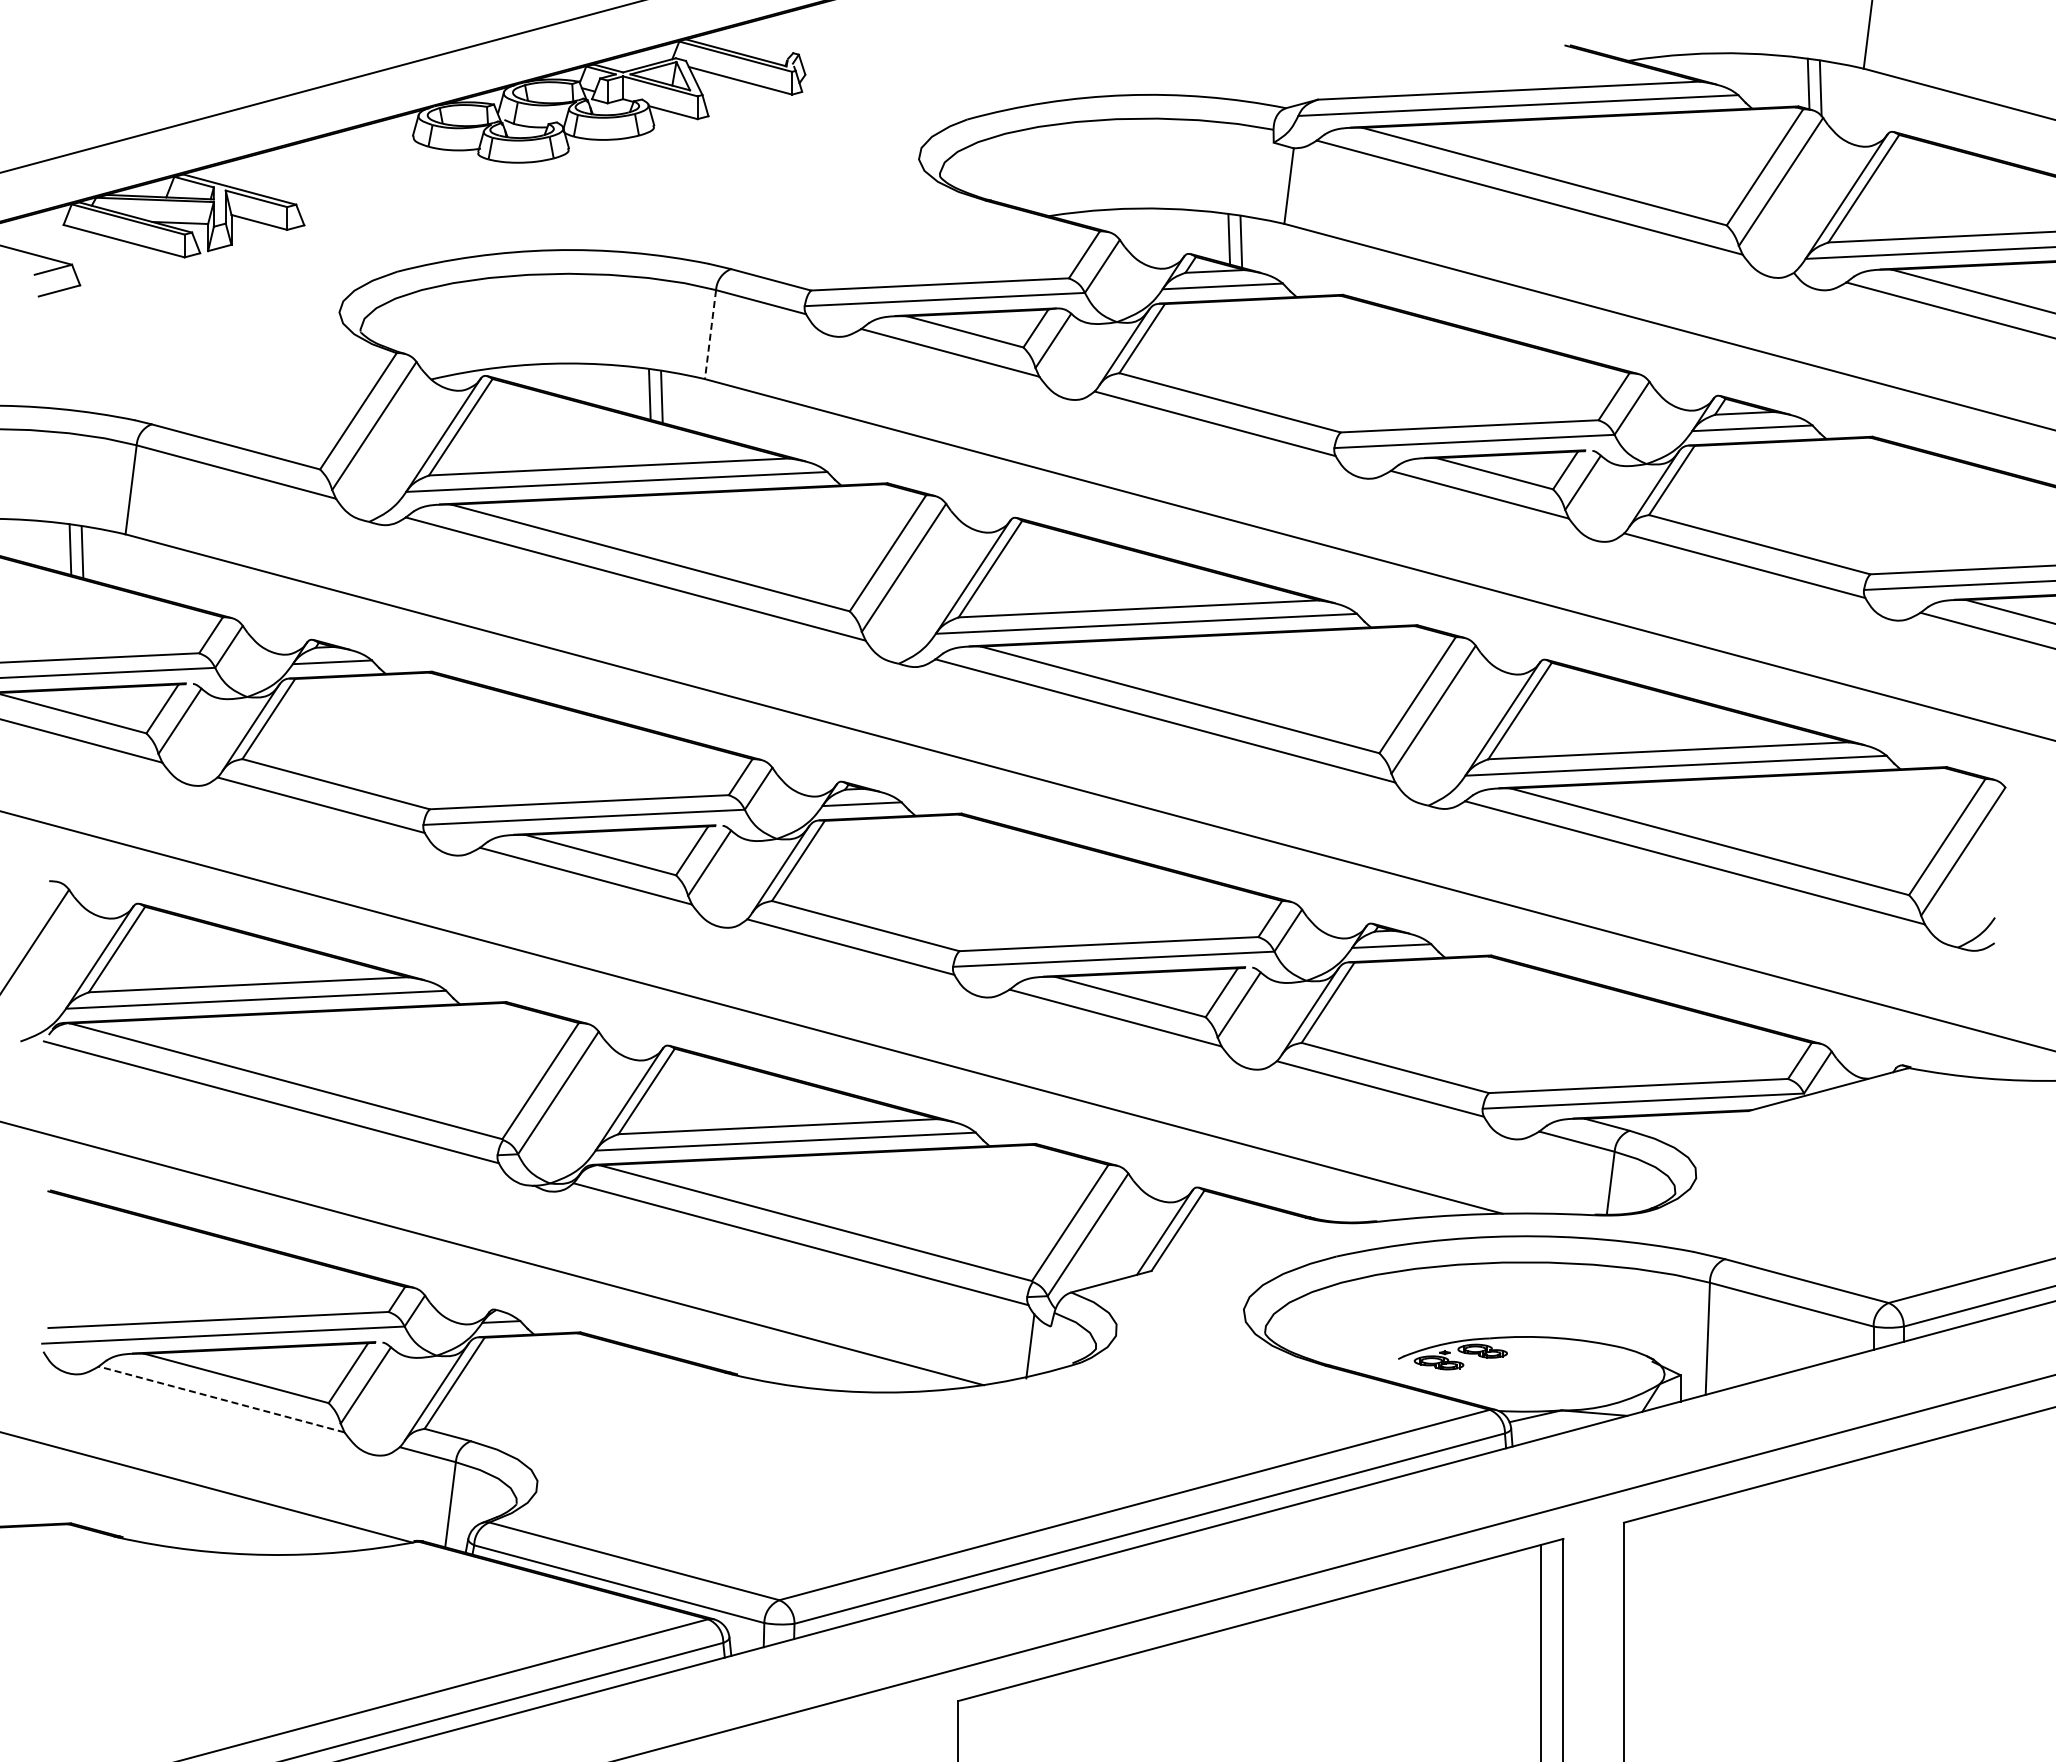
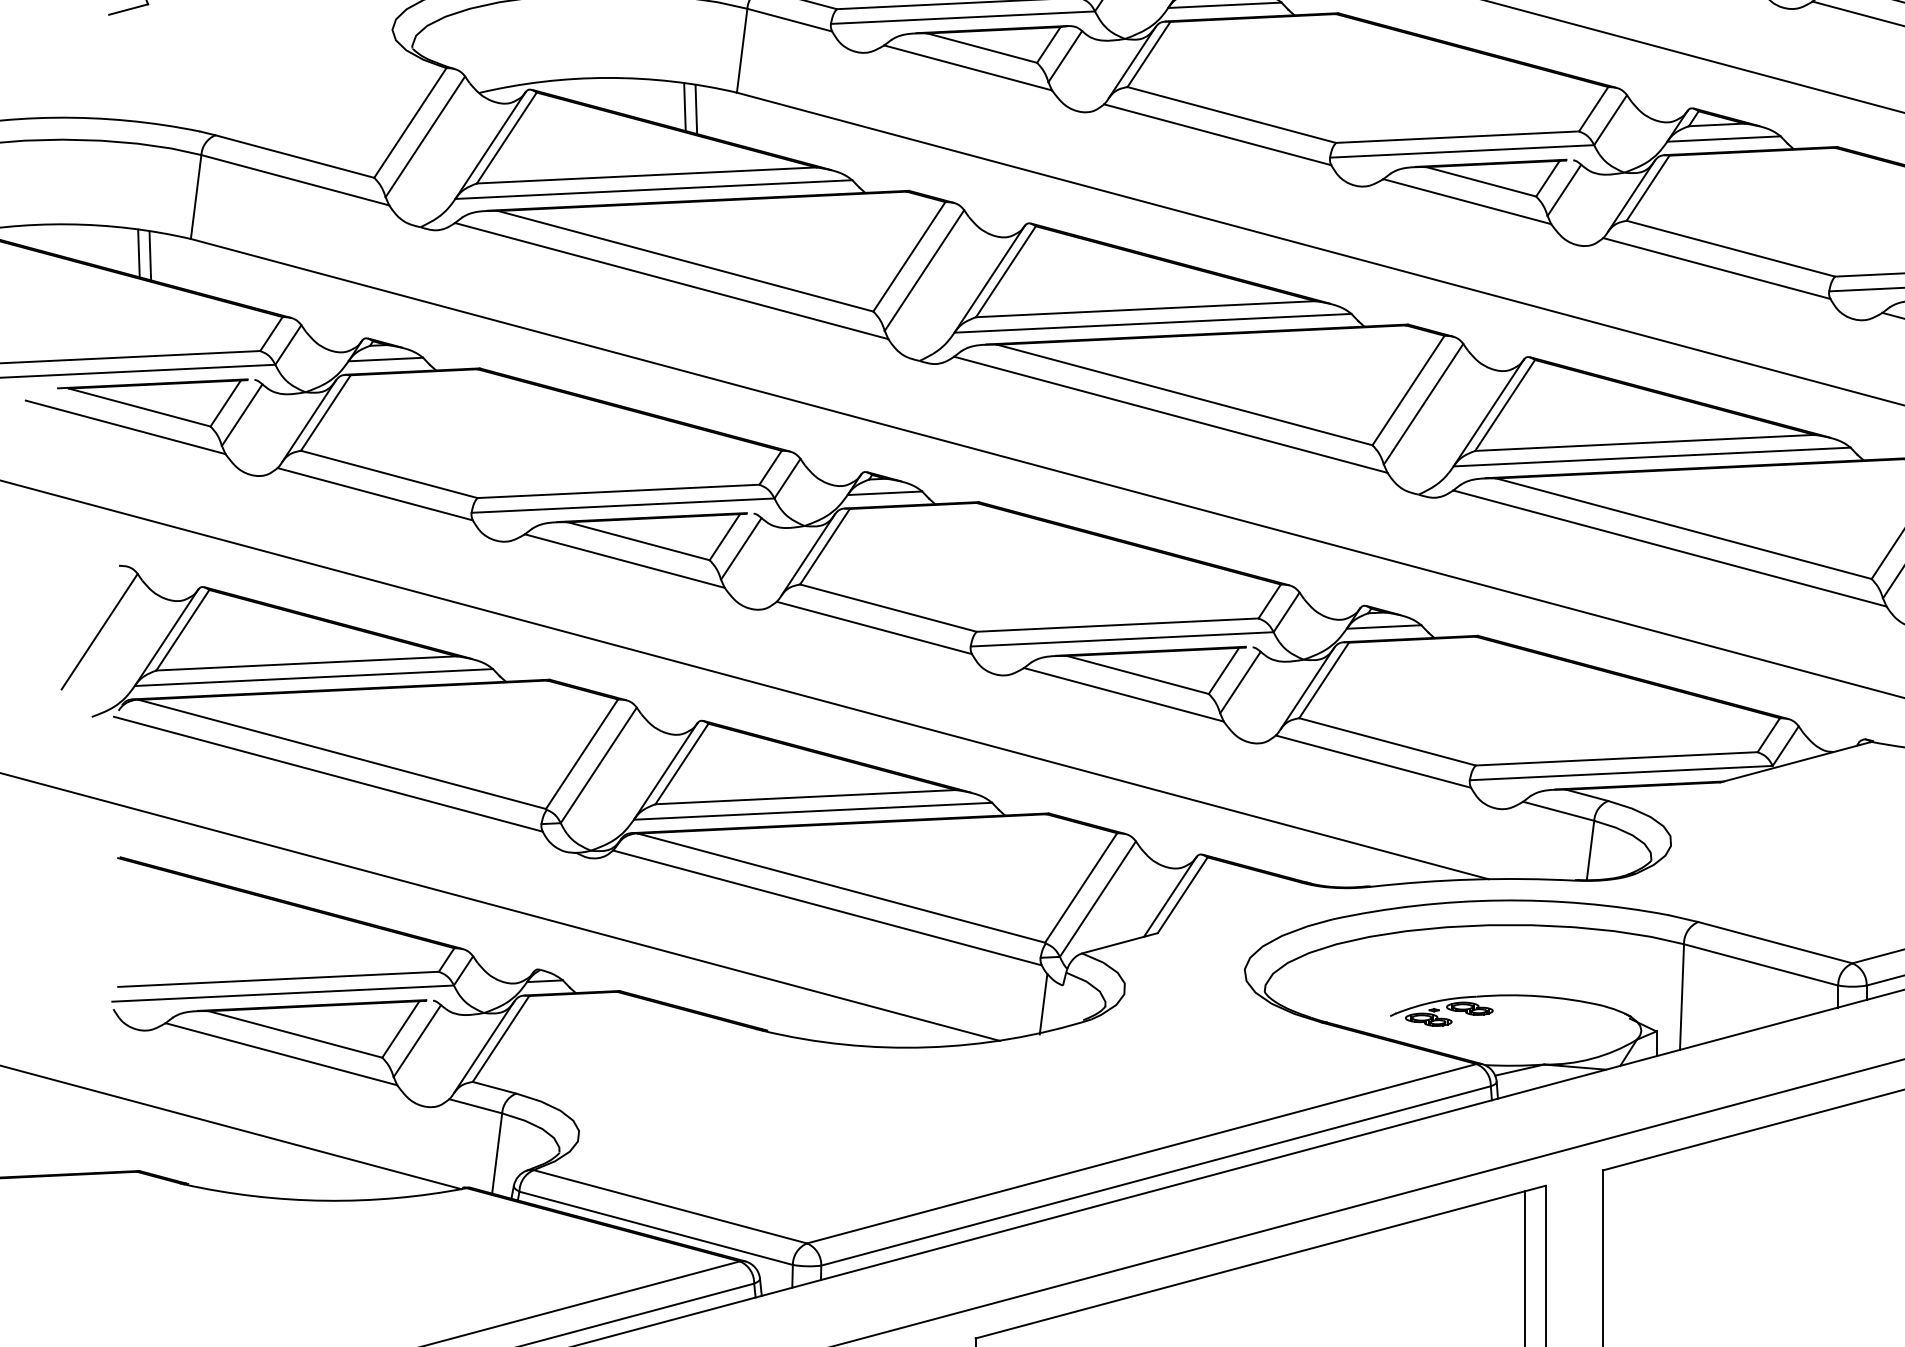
line: (710, 334) -> (742, 50), dashed -> solid
line: (221, 1399) -> (281, 1054), dashed -> solid

